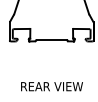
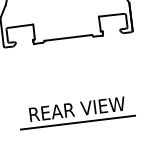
line: (51, 95) -> (78, 122), added

